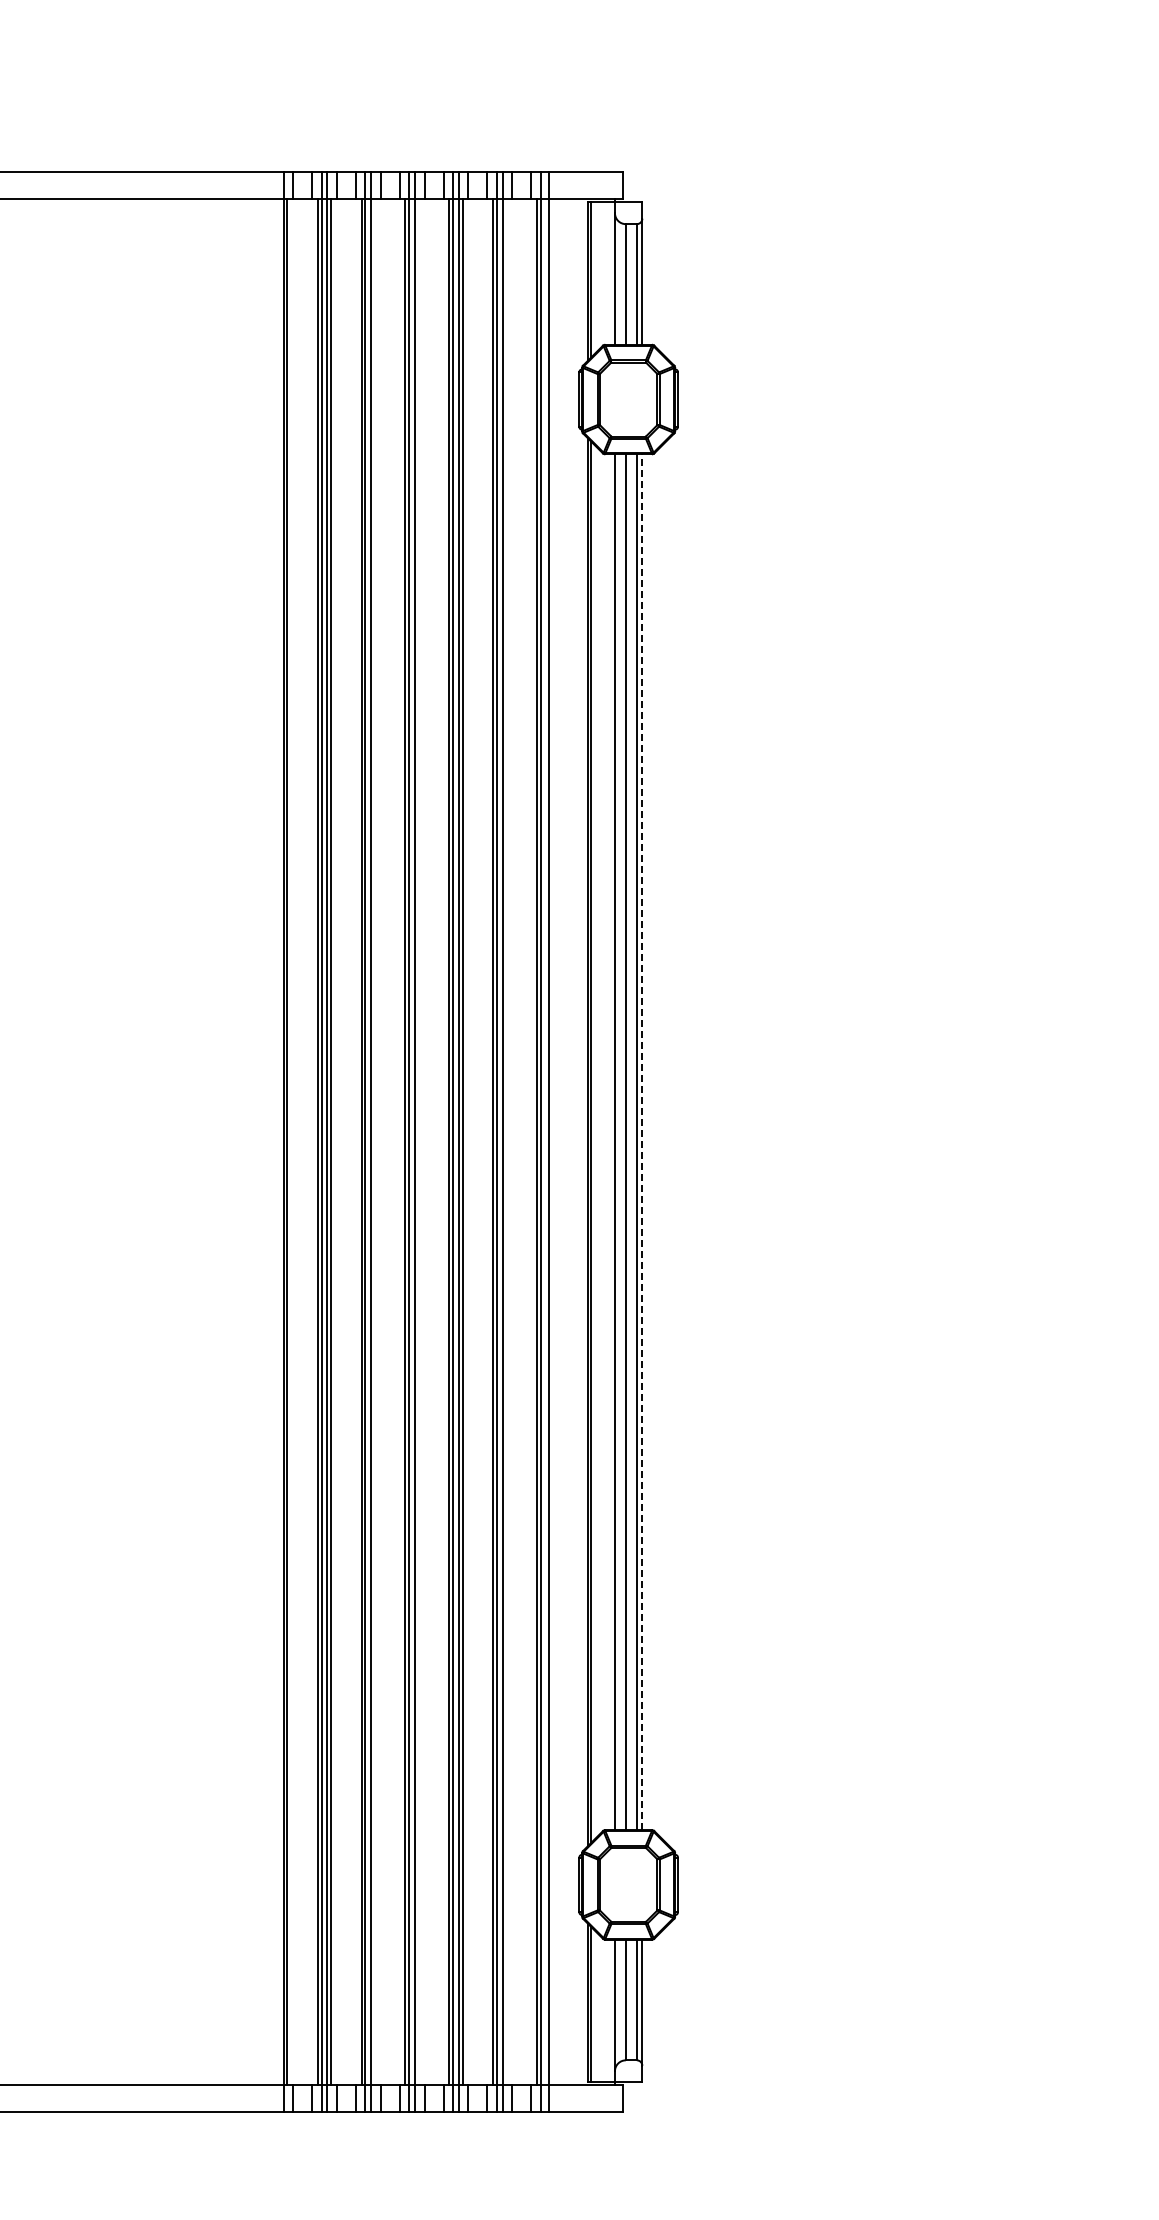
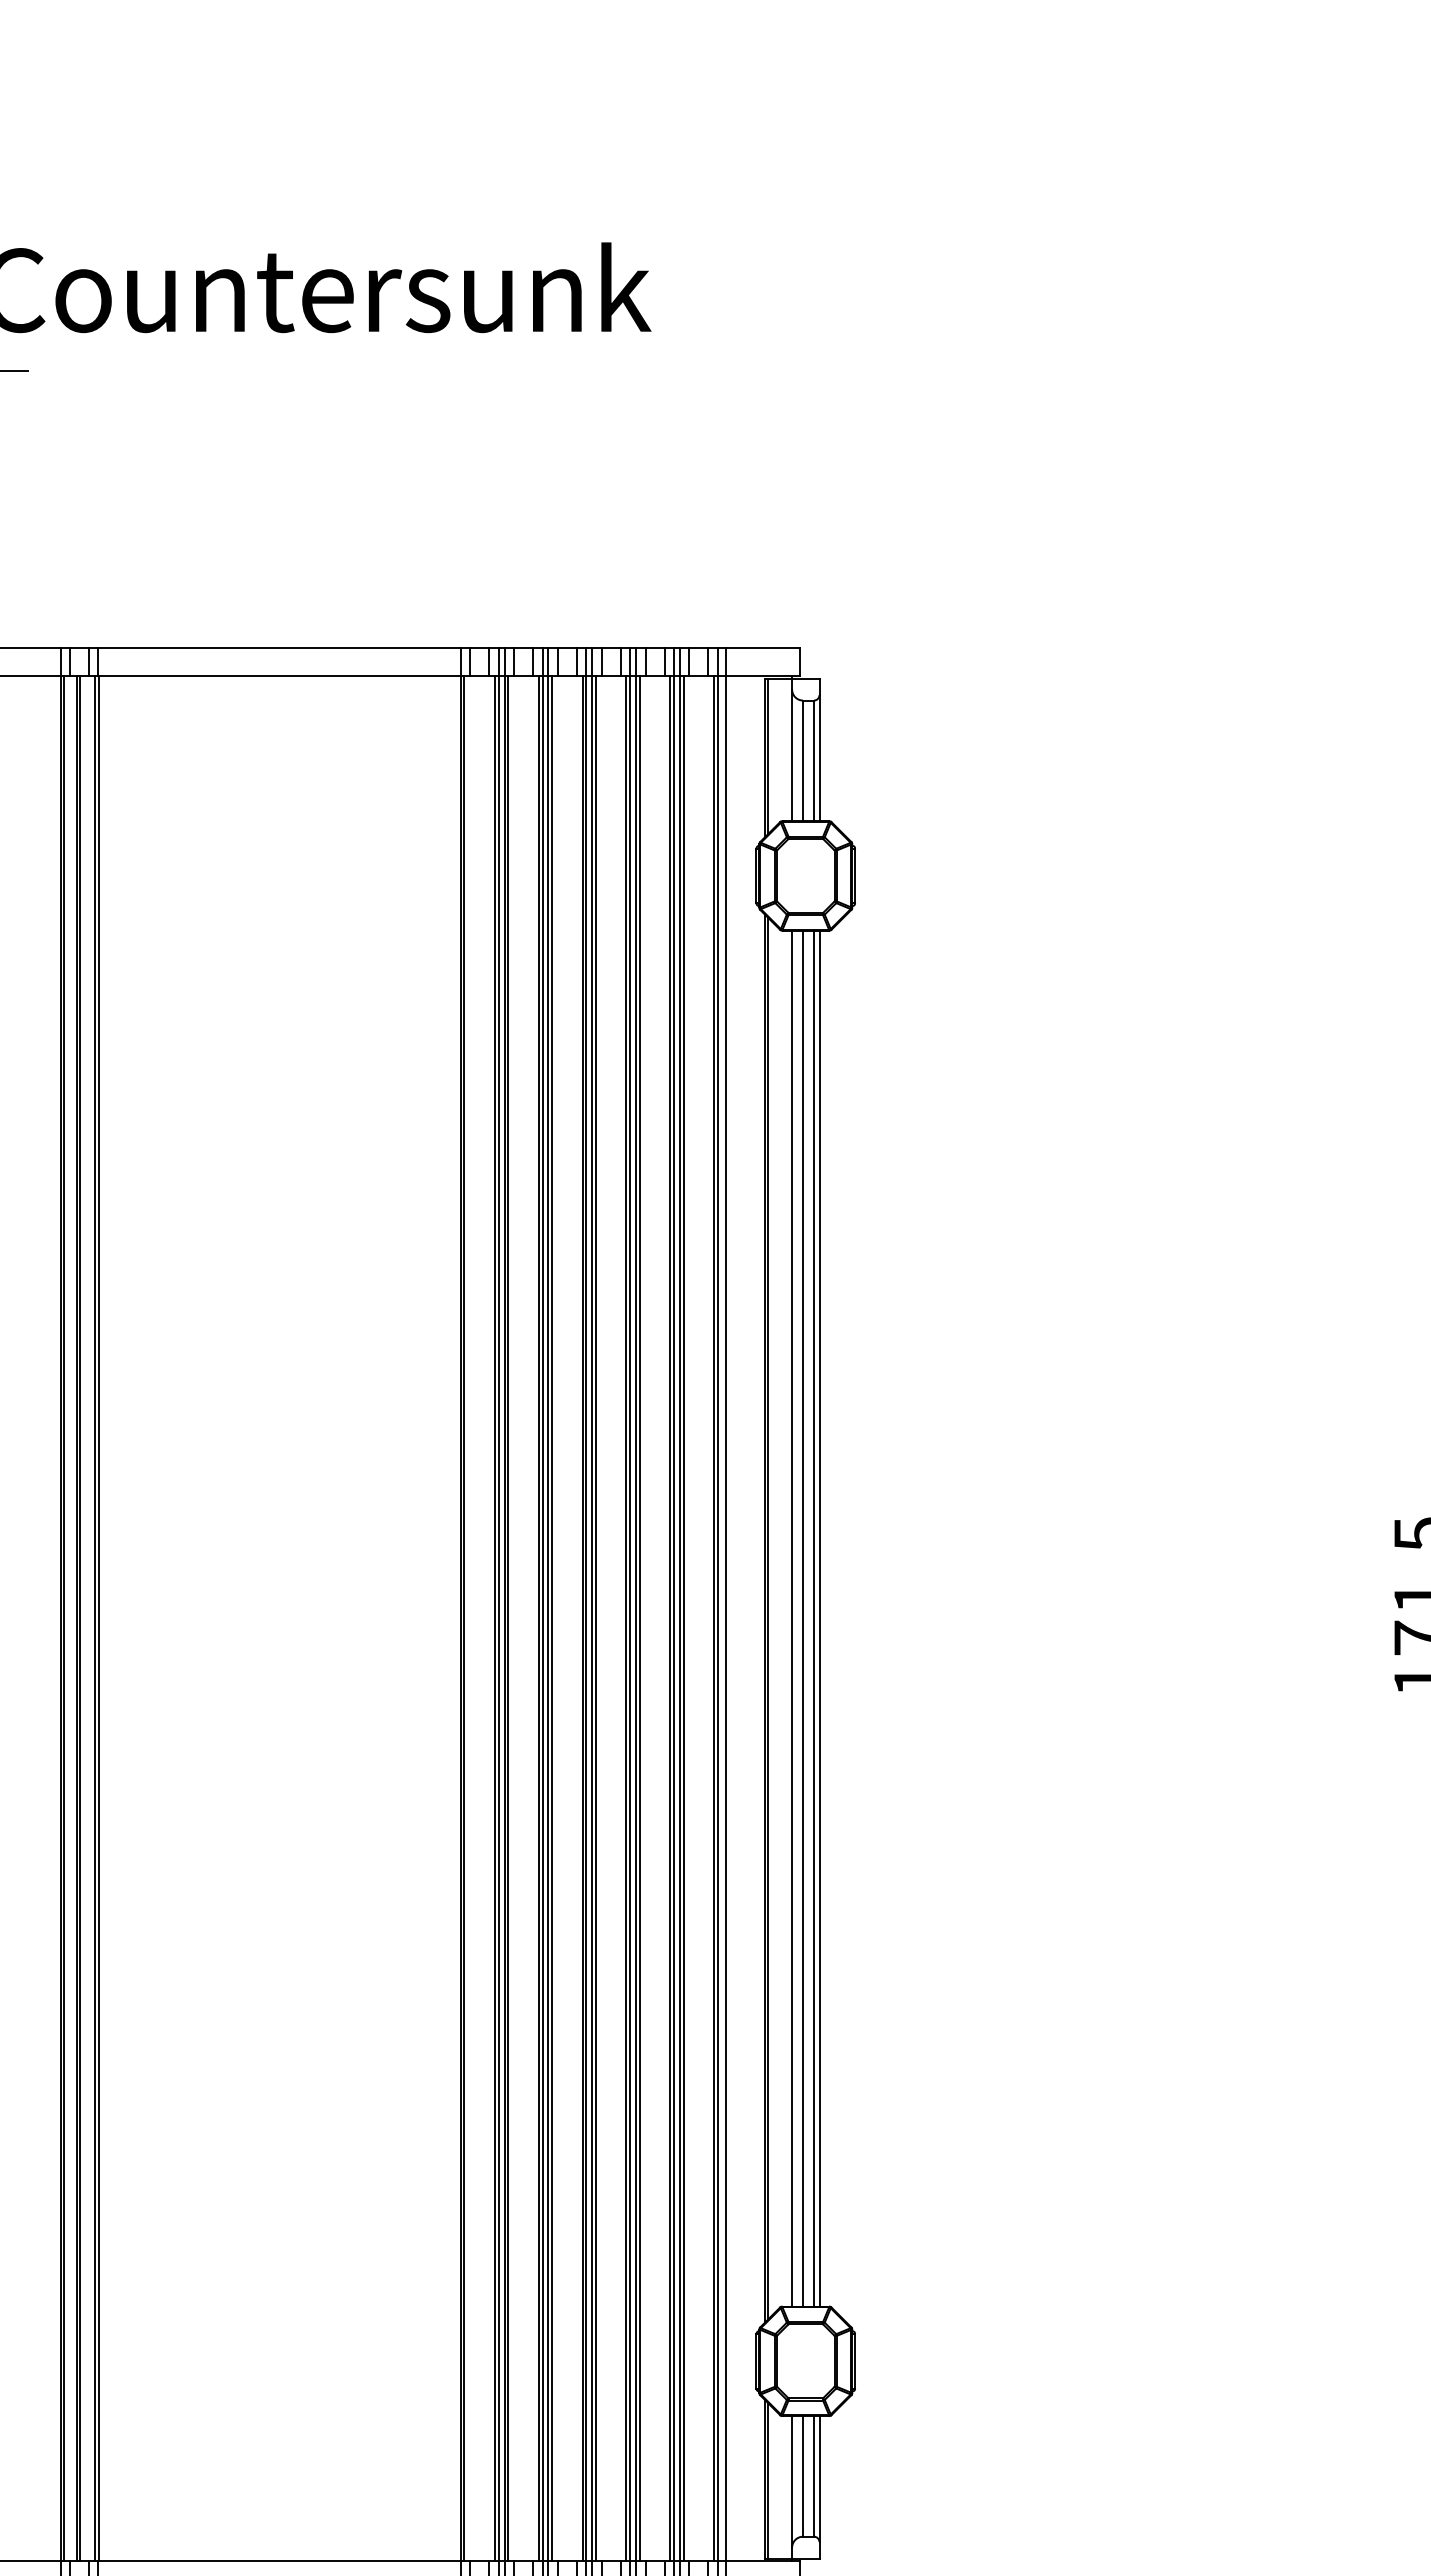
line: (375, 1142) -> (552, 1618), added
line: (419, 1142) -> (596, 1618), added
line: (506, 1142) -> (683, 1618), added
line: (642, 1142) -> (819, 1618), dashed -> solid

